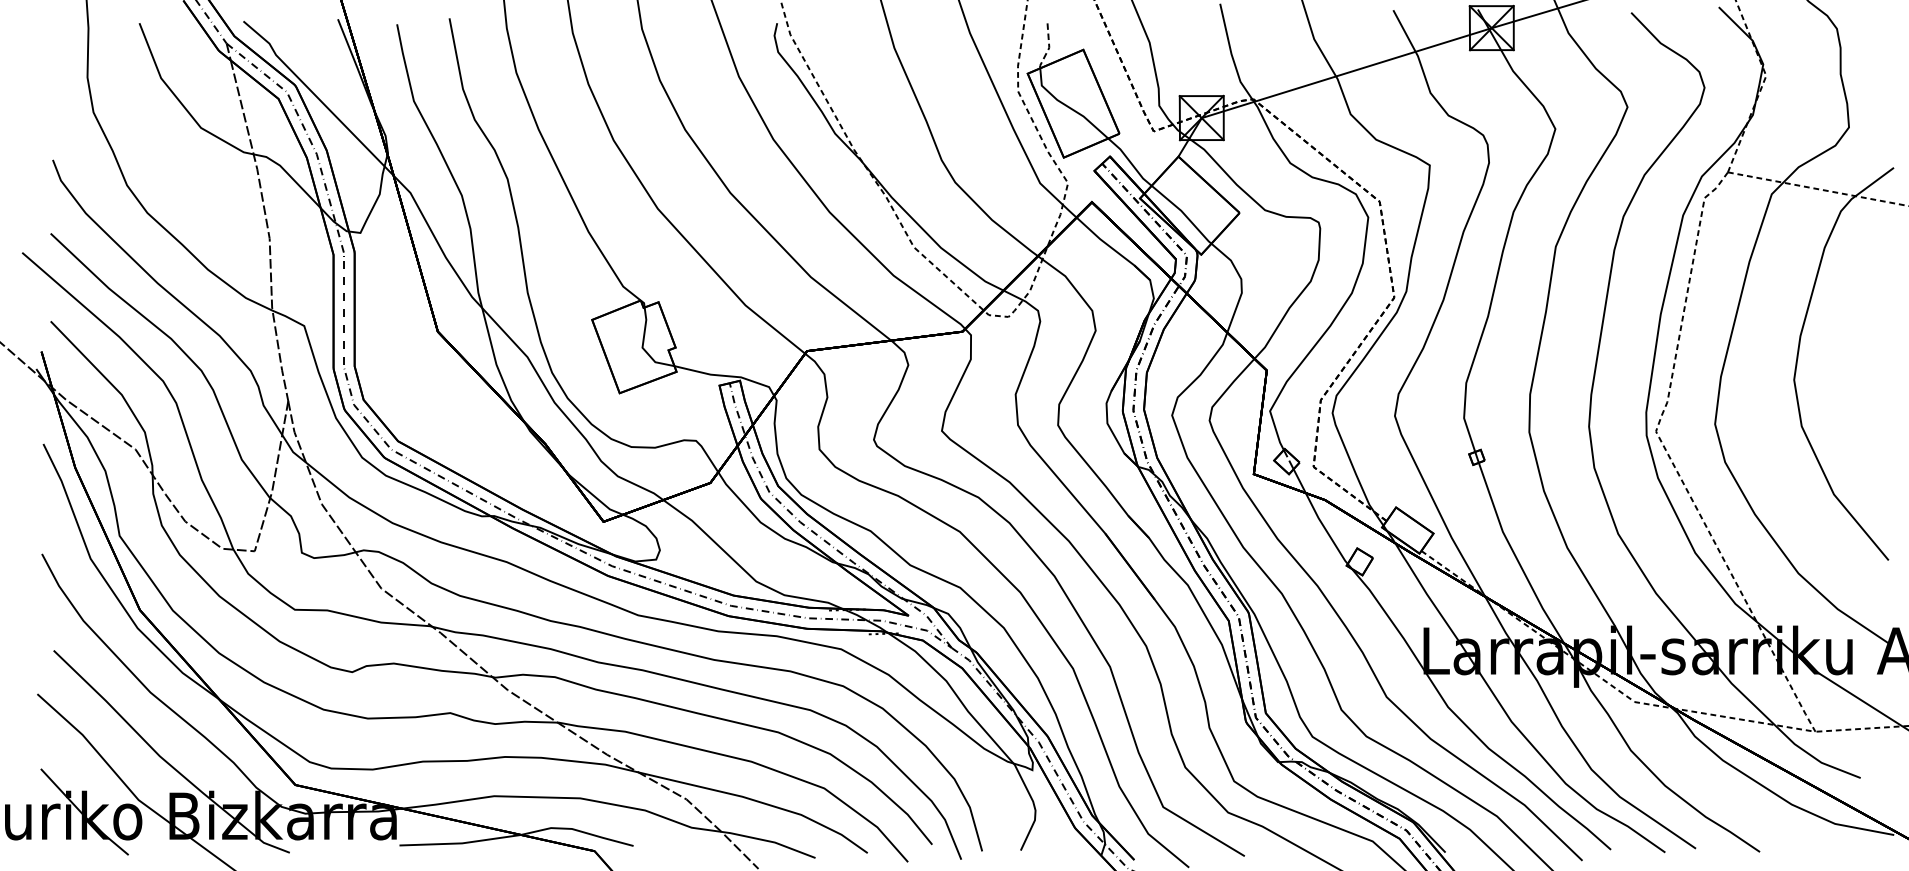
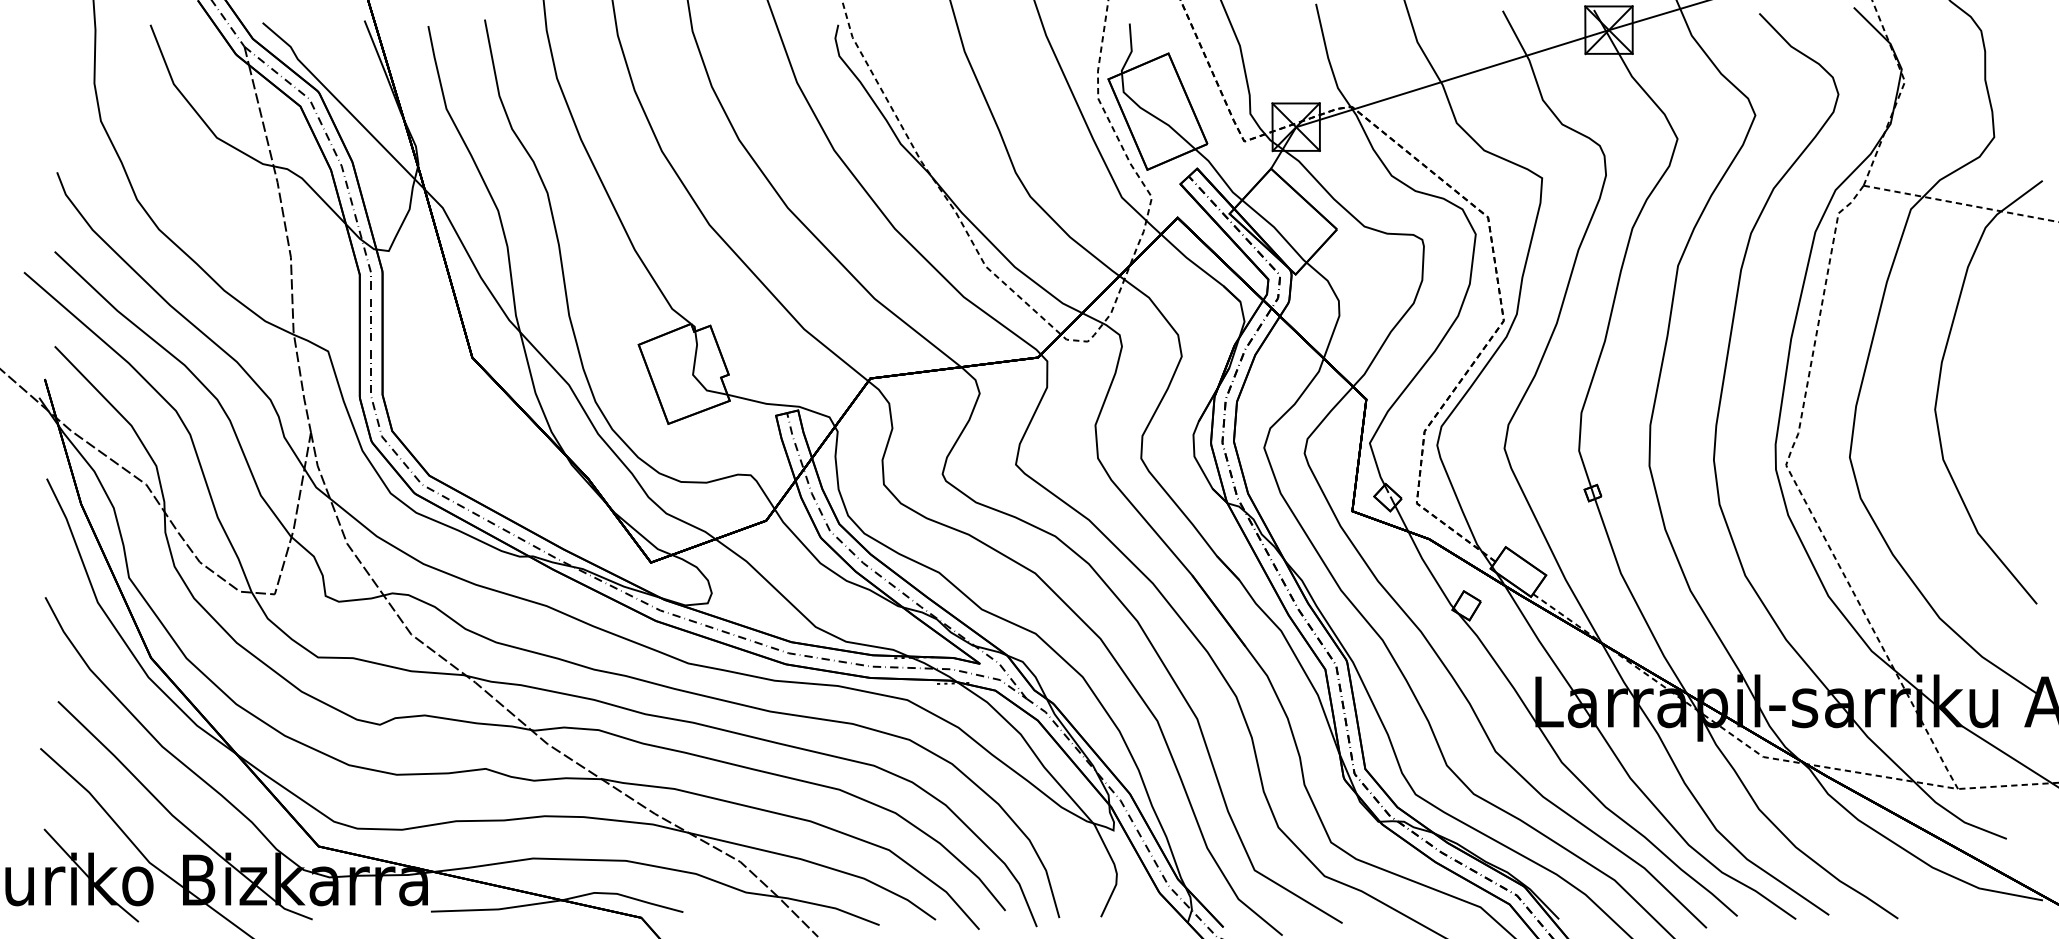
line: (1049, 47) -> (1131, 50), dashed -> solid

